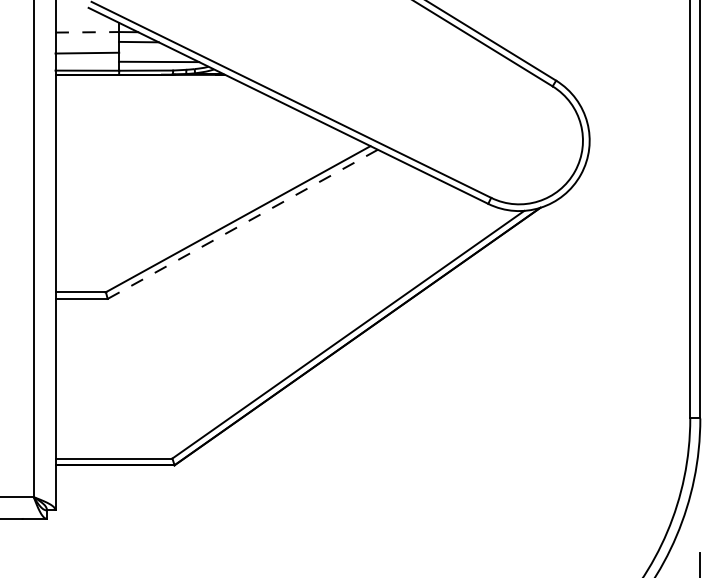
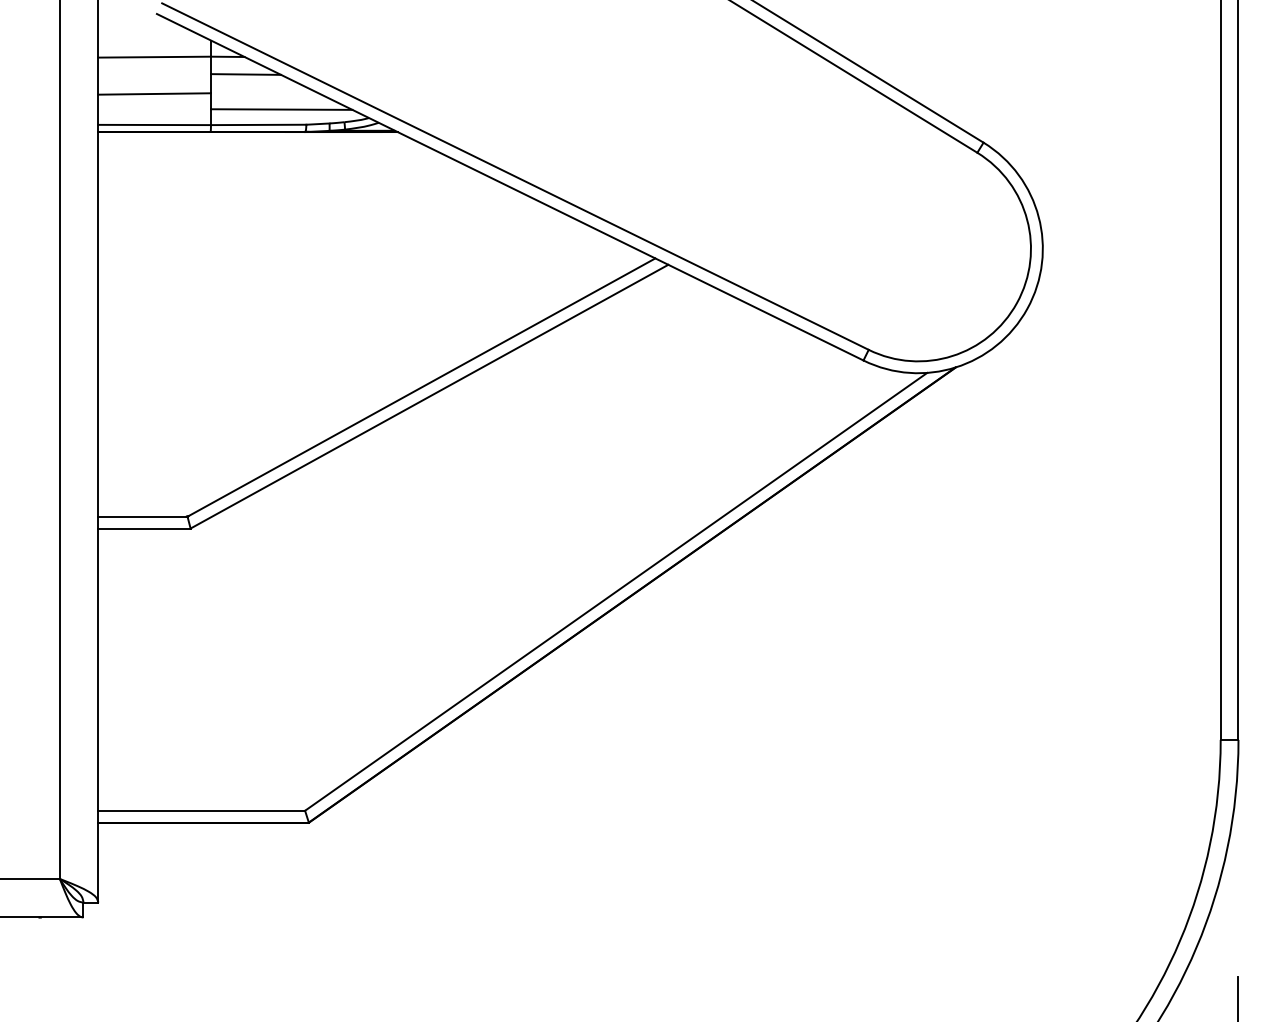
line: (87, 32) -> (154, 57), dashed -> solid
line: (242, 224) -> (428, 396), dashed -> solid

